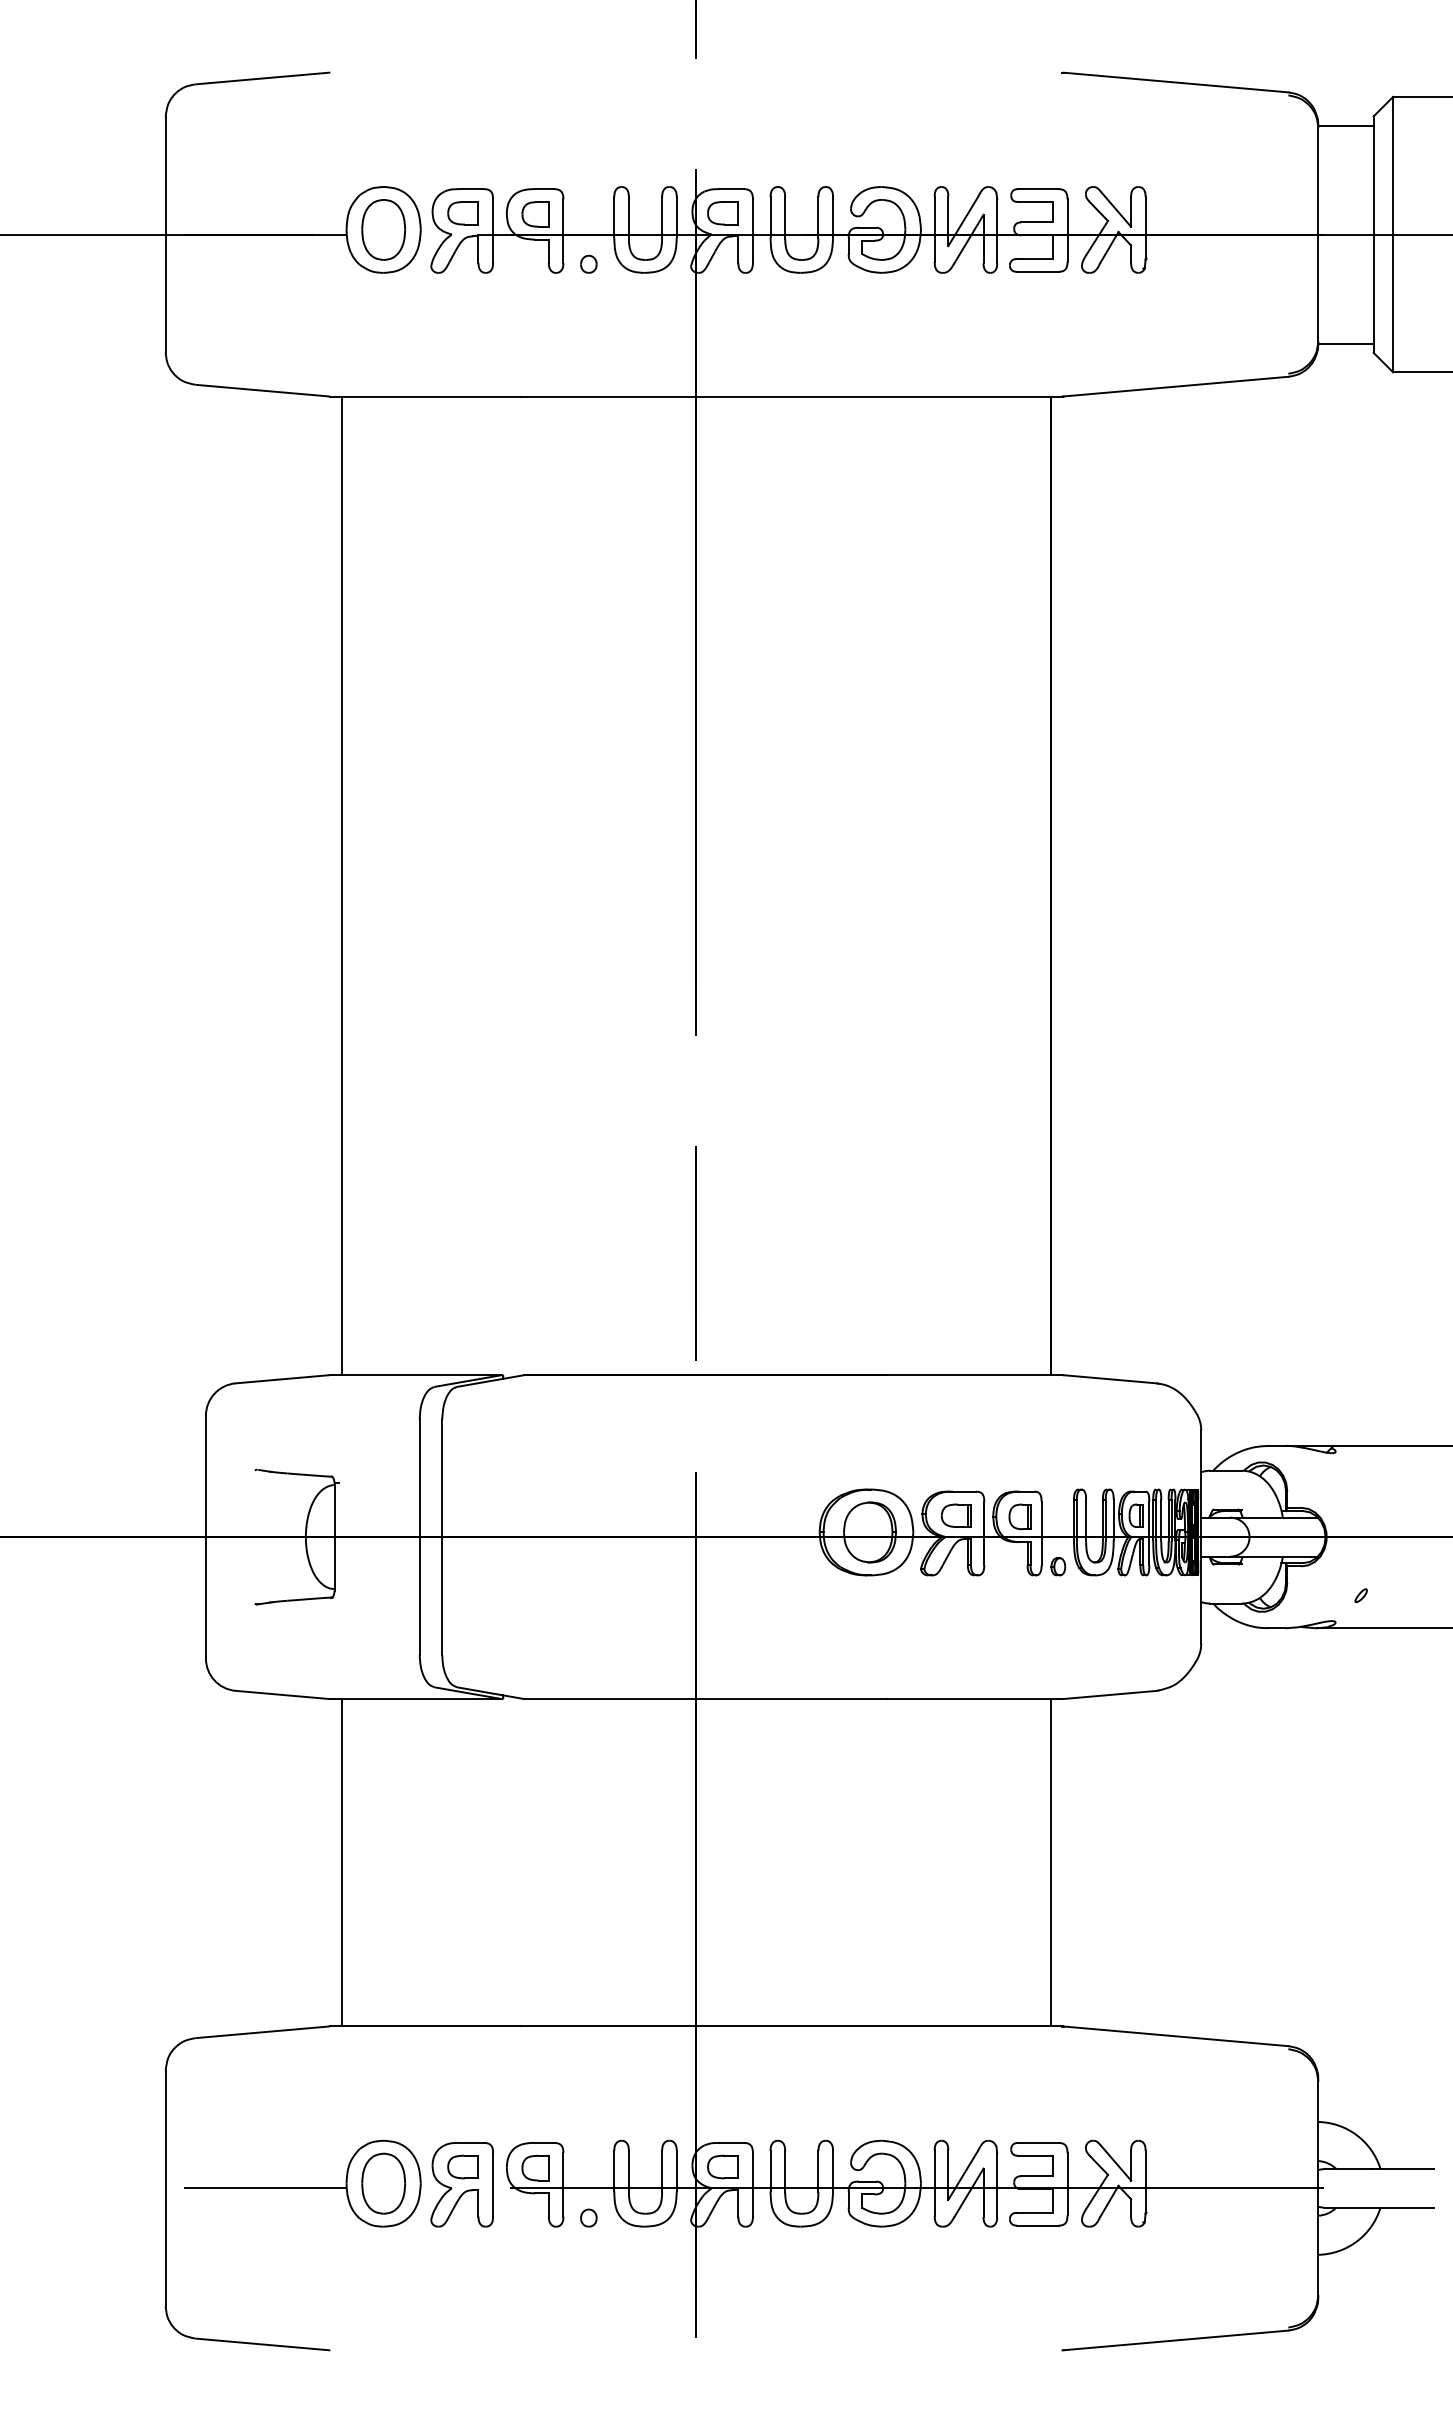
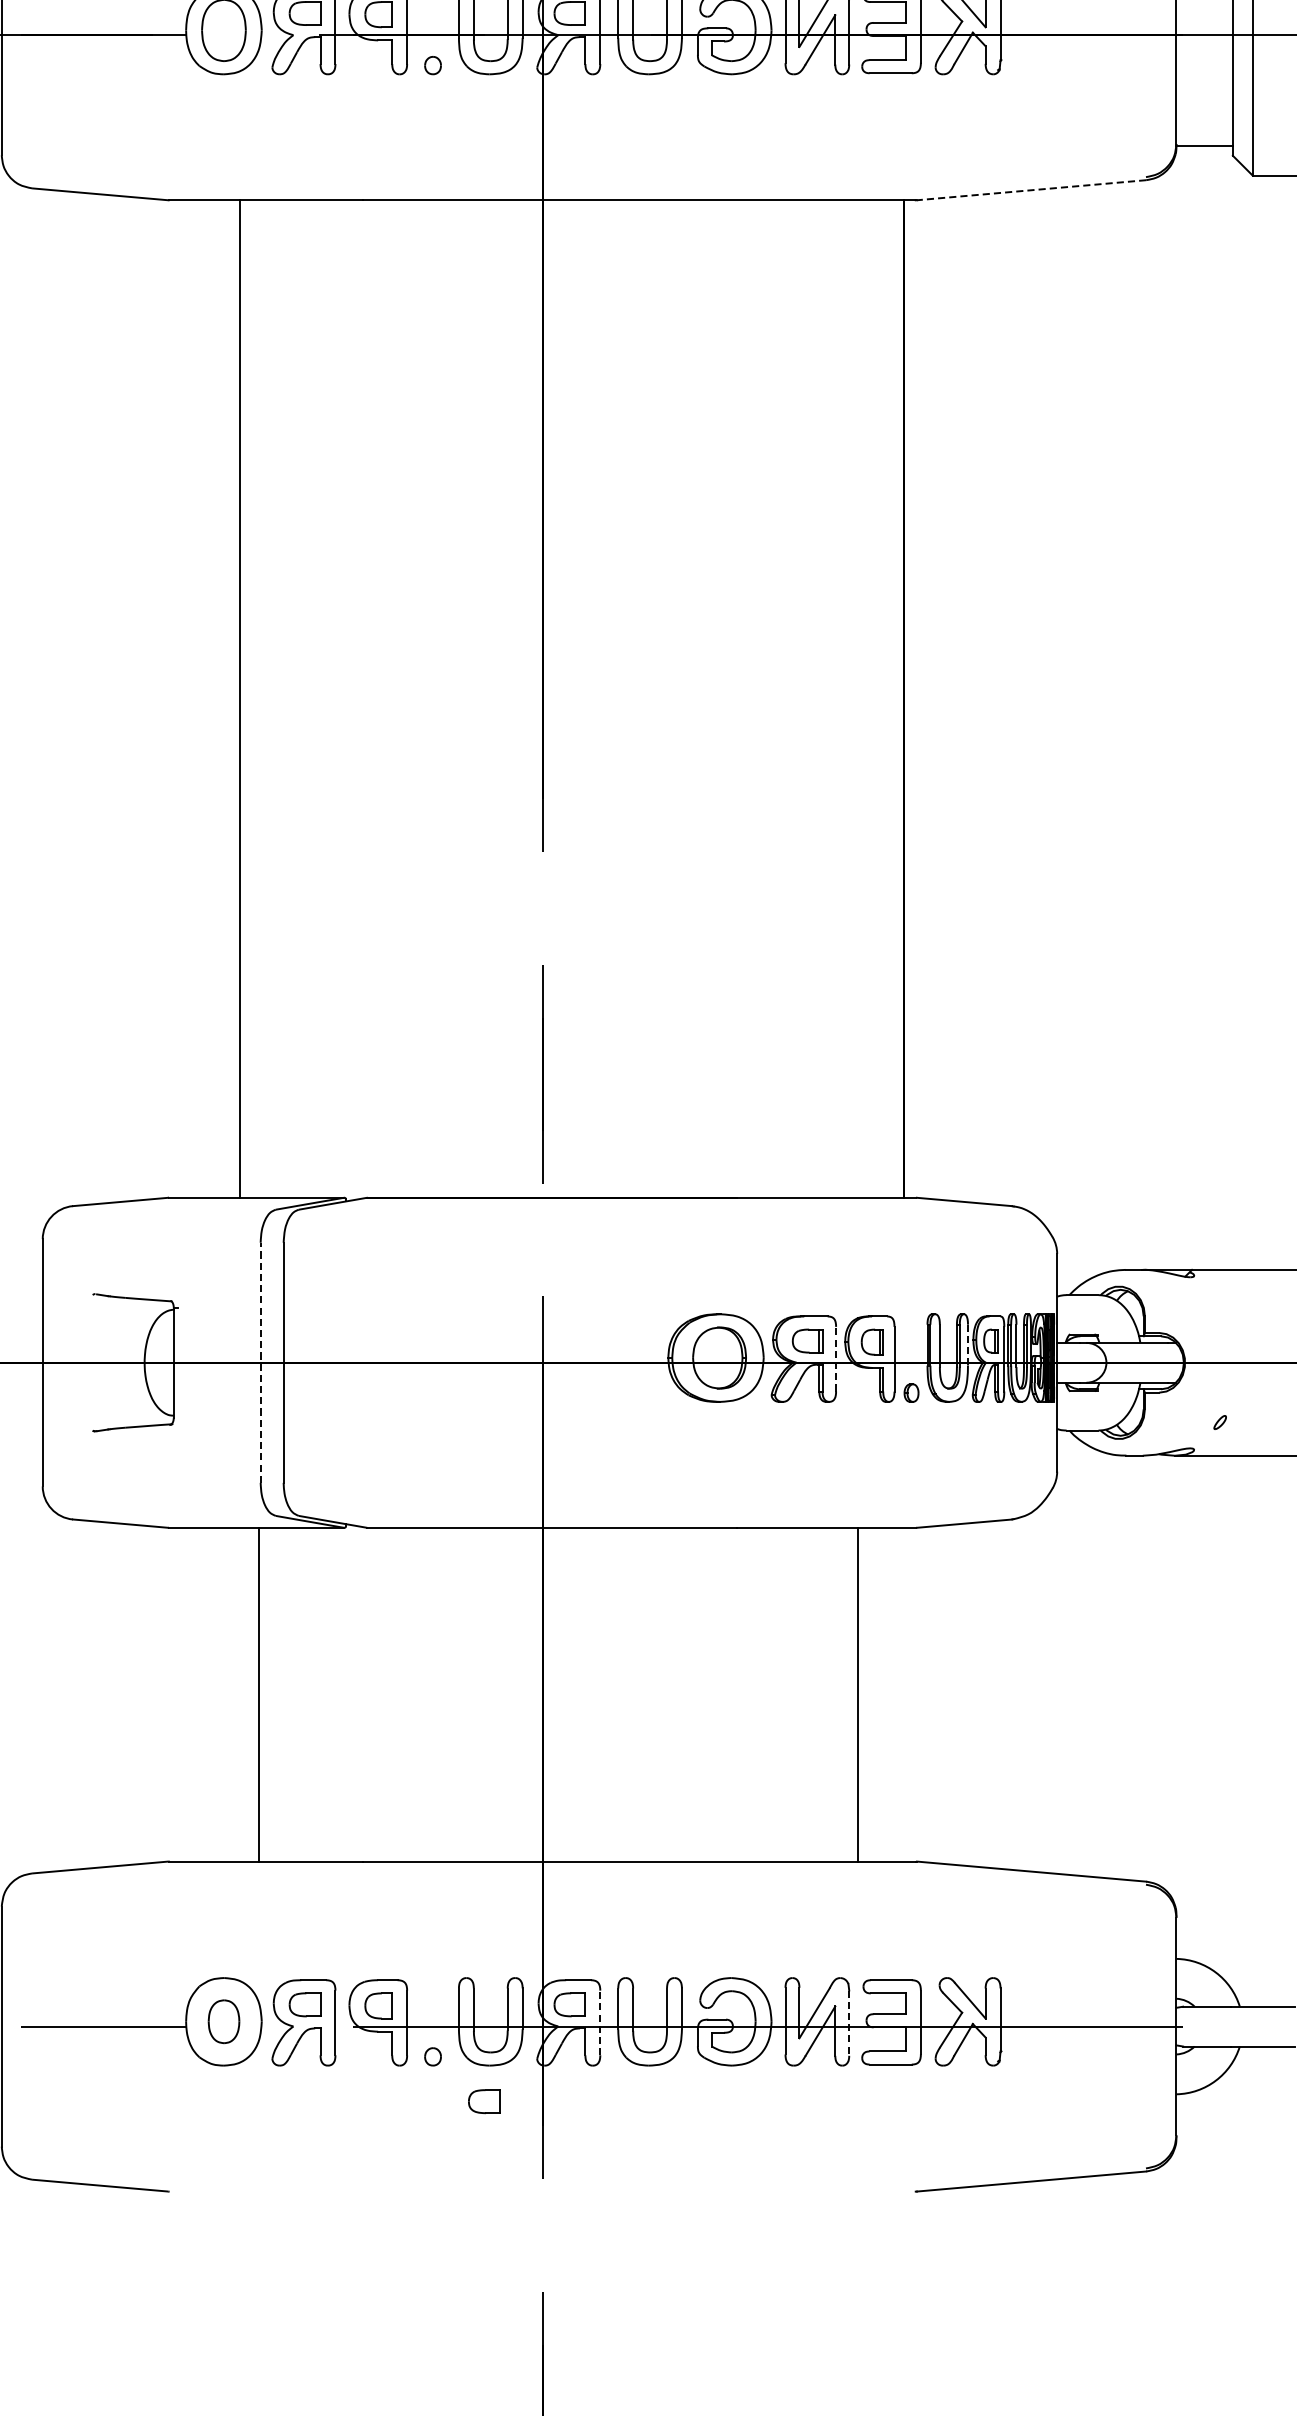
line: (1176, 386) -> (1031, 190), solid -> dashed
line: (342, 885) -> (240, 698), moved
line: (1113, 1519) -> (967, 1344), solid -> dashed
line: (984, 1533) -> (836, 1359), solid -> dashed
line: (419, 1537) -> (260, 1363), solid -> dashed
line: (342, 1862) -> (259, 1694), moved
line: (1050, 1862) -> (857, 1694), moved
part: (383, 2183) -> (223, 2021), size x0.7
line: (752, 2184) -> (599, 2022), solid -> dashed
line: (997, 2185) -> (849, 2023), solid -> dashed
part: (638, 2261) -> (483, 2101), added

